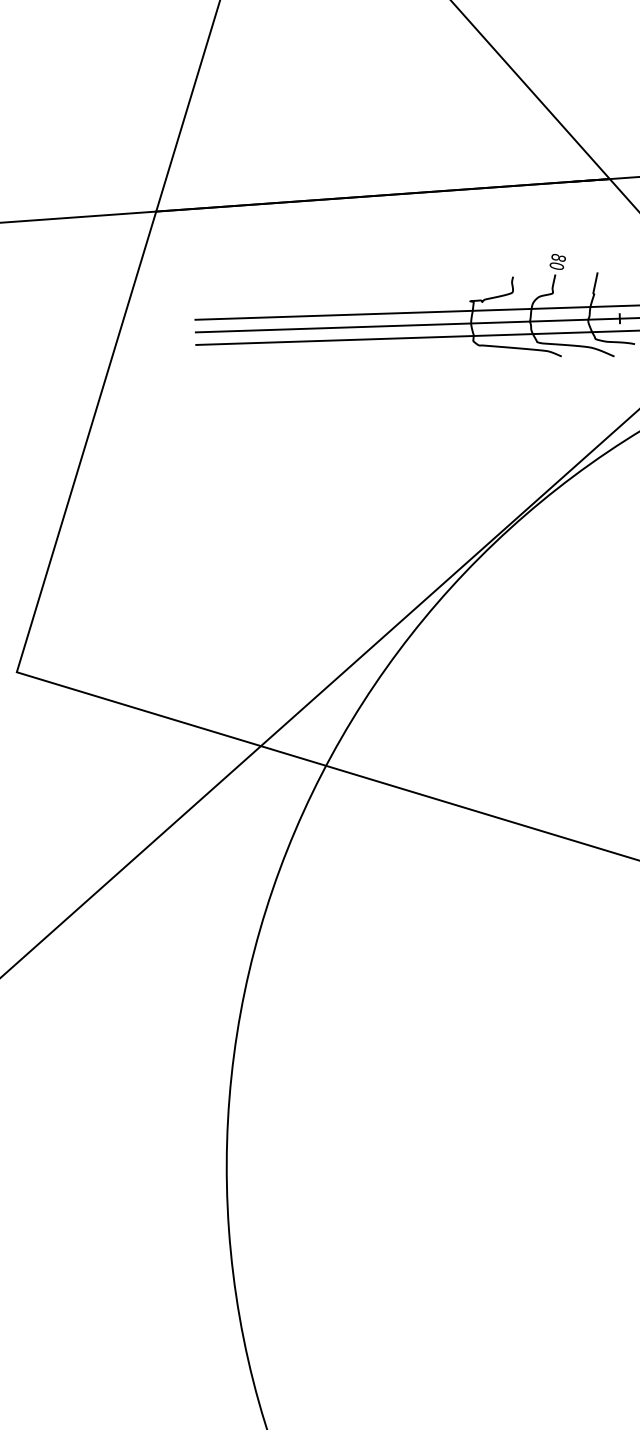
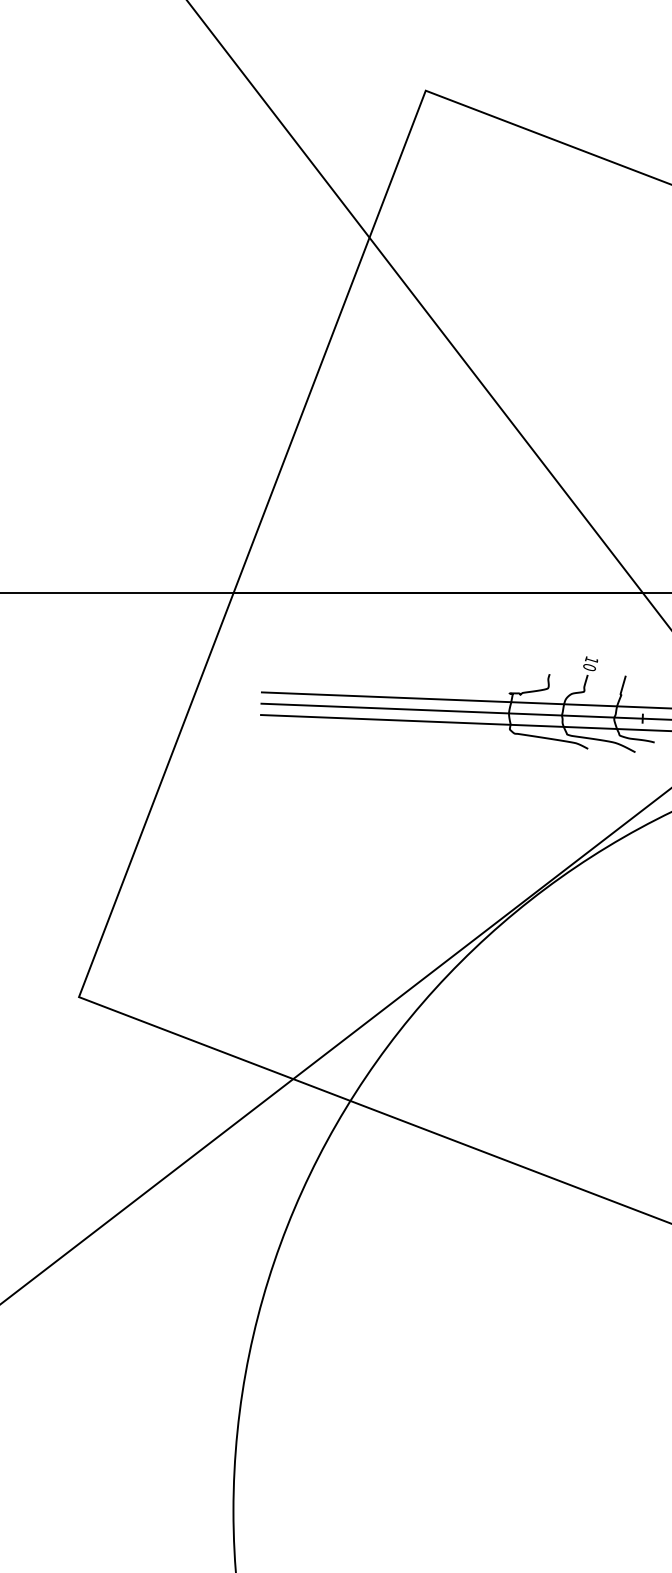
text: (558, 257) -> (591, 659), 80 -> 10

